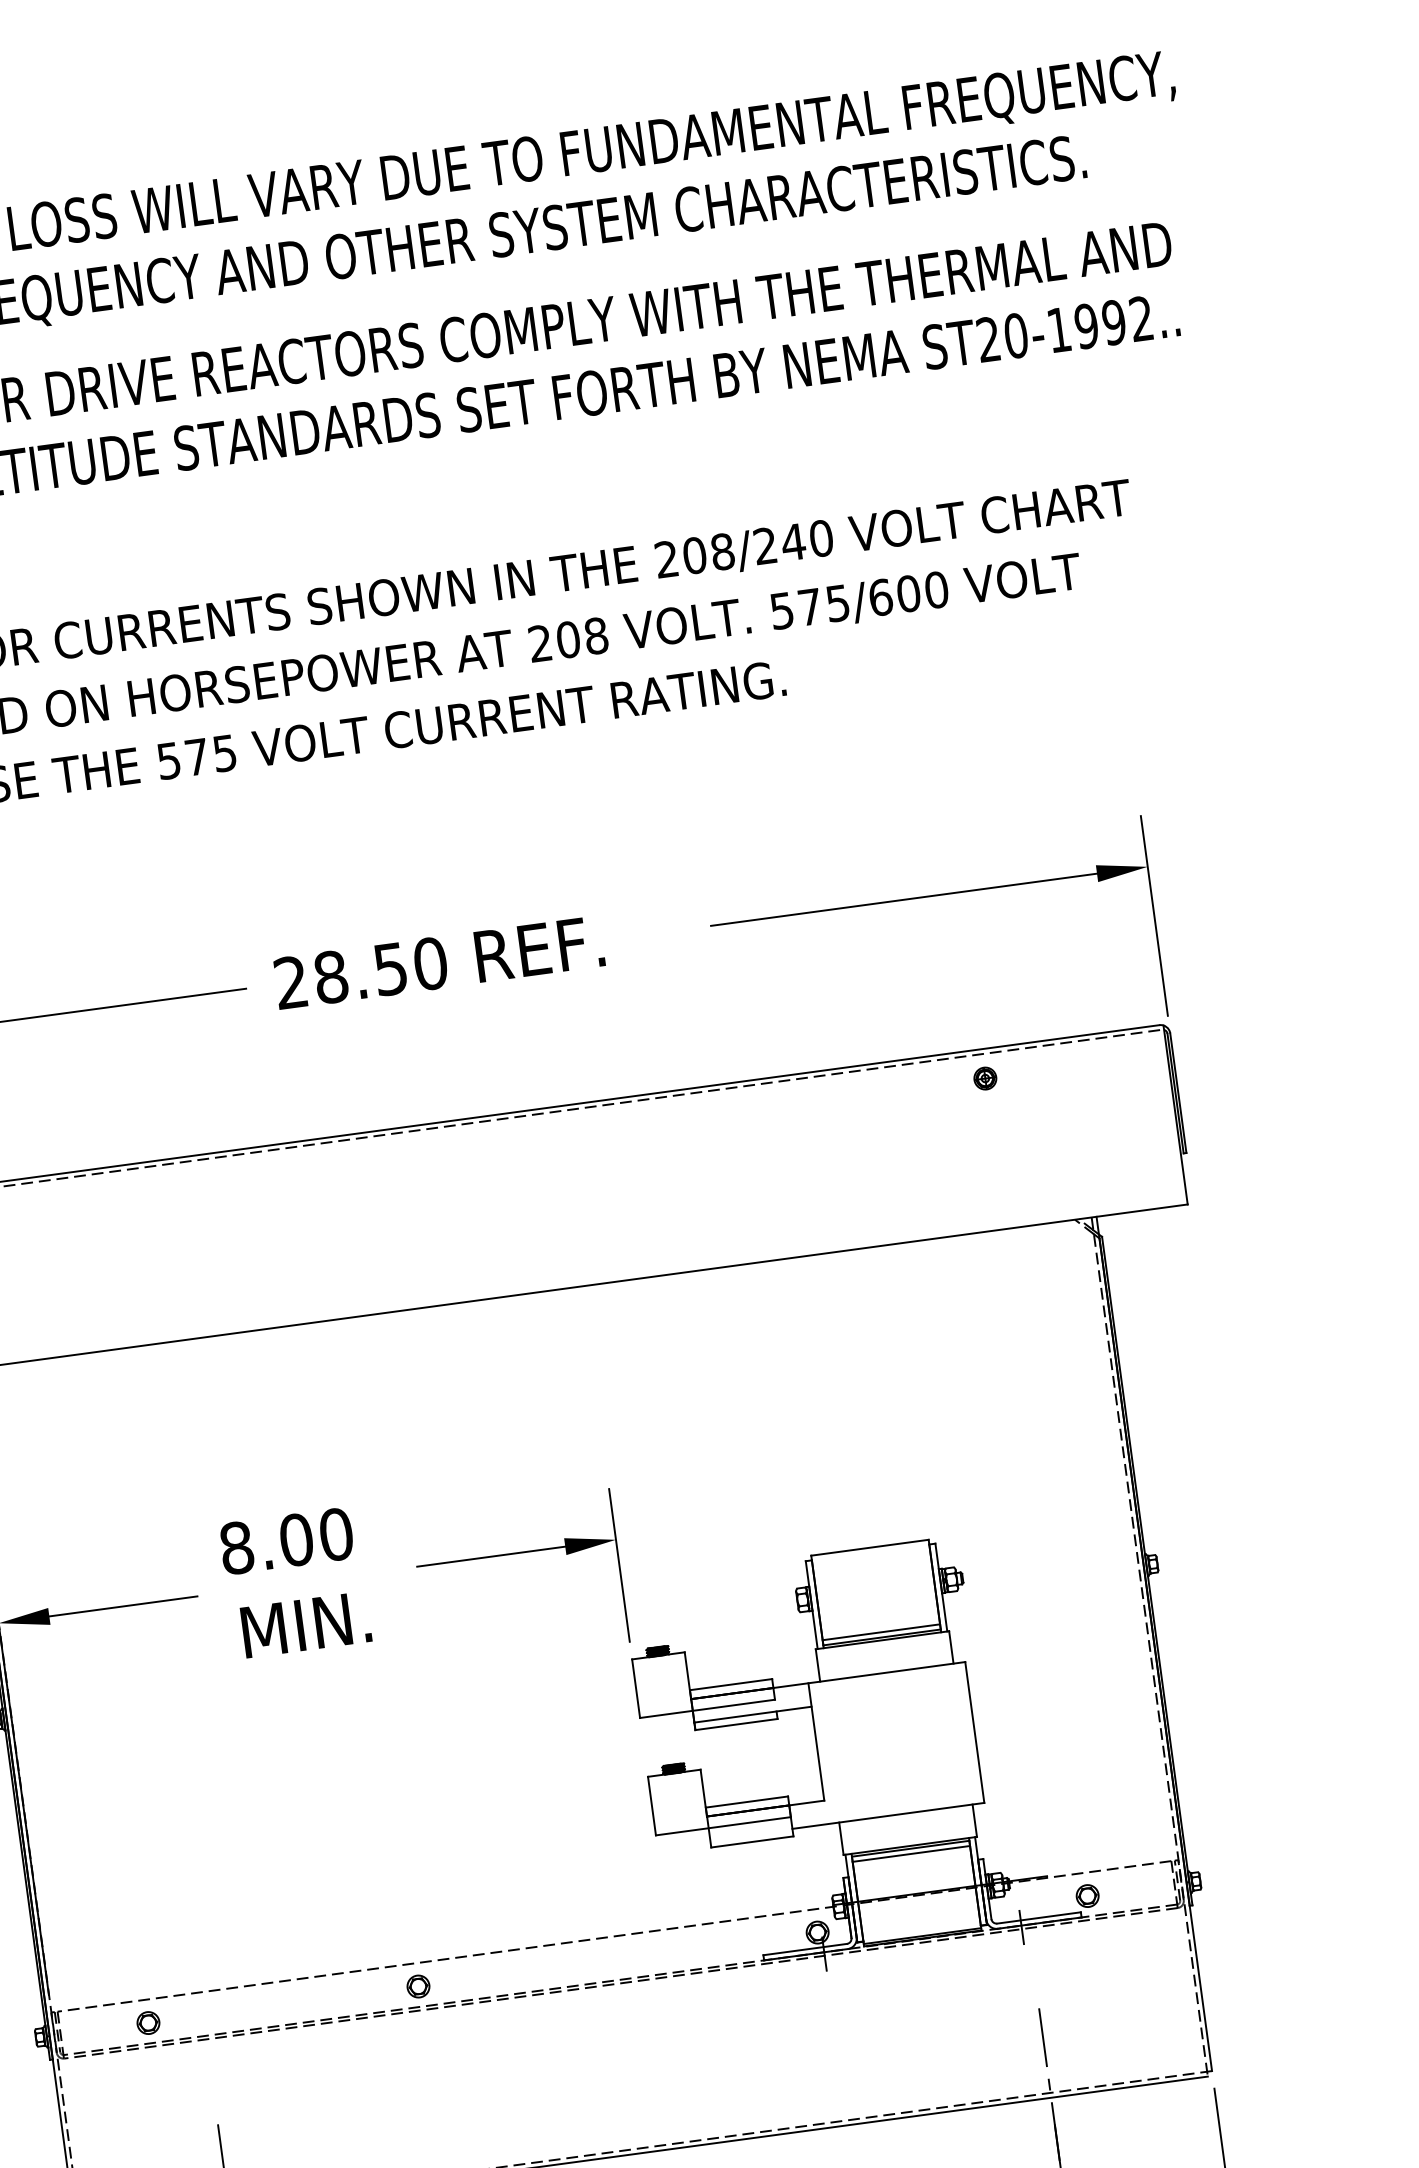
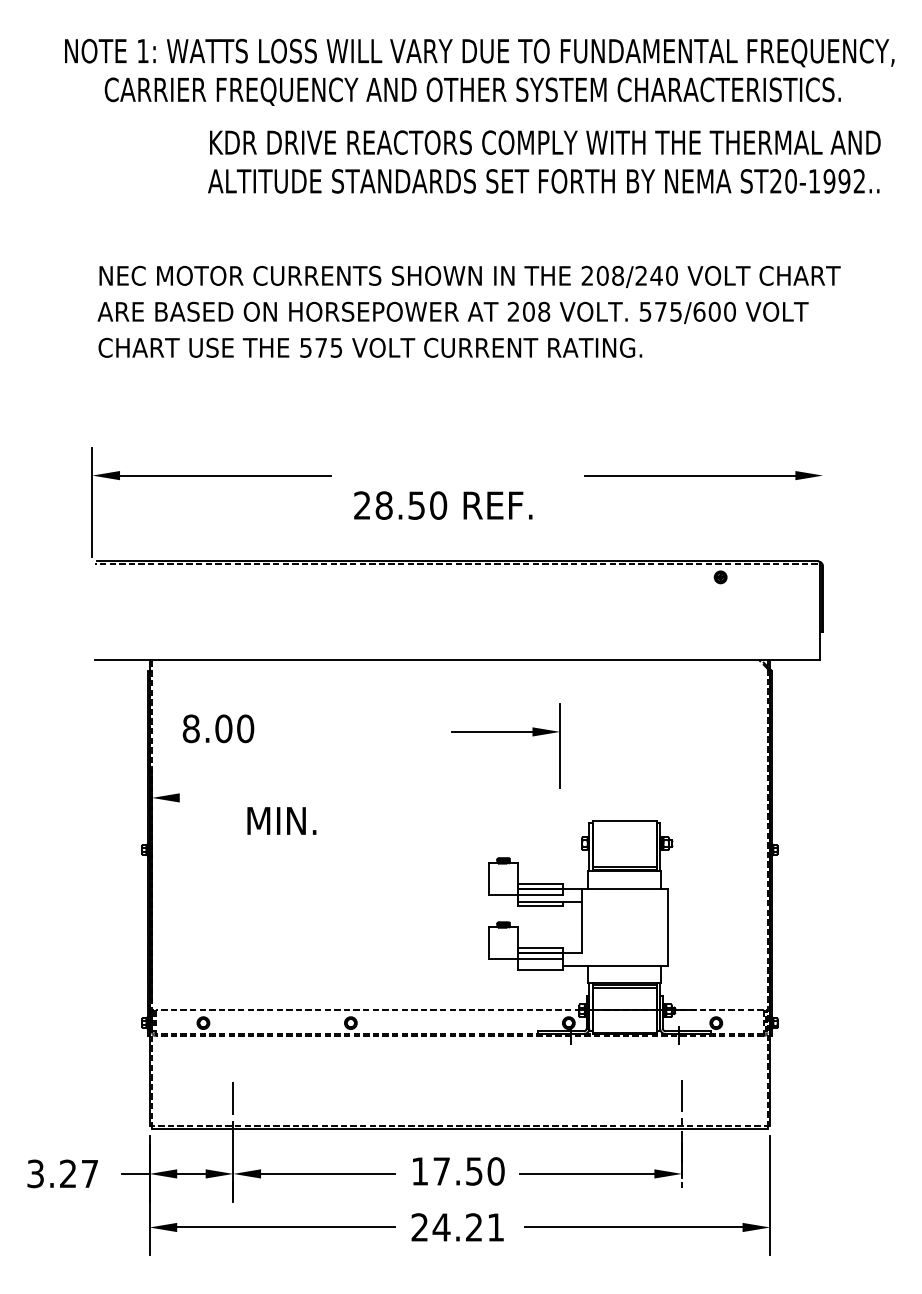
line: (1154, 914) -> (823, 501), removed
text: (439, 962) -> (443, 505), moved
text: (286, 1540) -> (218, 728), moved
part: (516, 1554) -> (505, 732), moved
line: (121, 1605) -> (219, 797), removed
text: (305, 1623) -> (281, 820), moved

